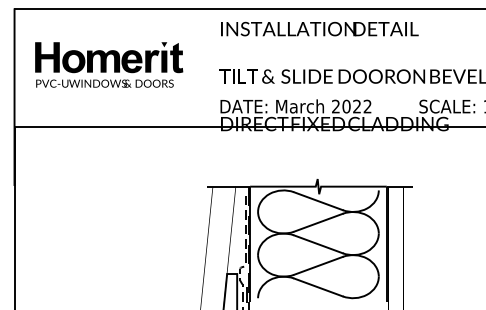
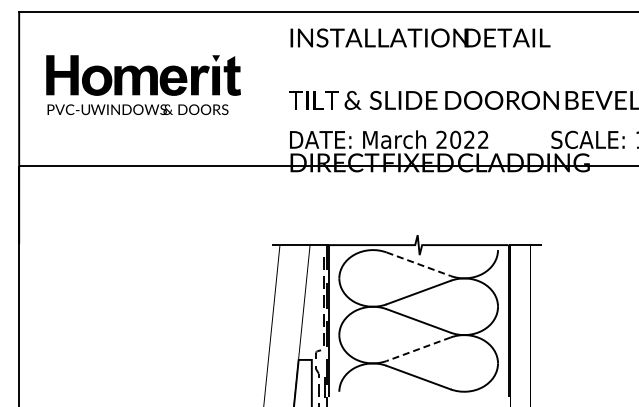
line: (319, 201) -> (419, 264), solid -> dashed
line: (318, 266) -> (418, 349), solid -> dashed

